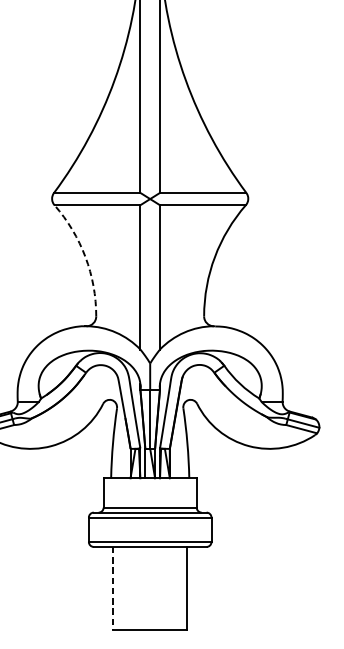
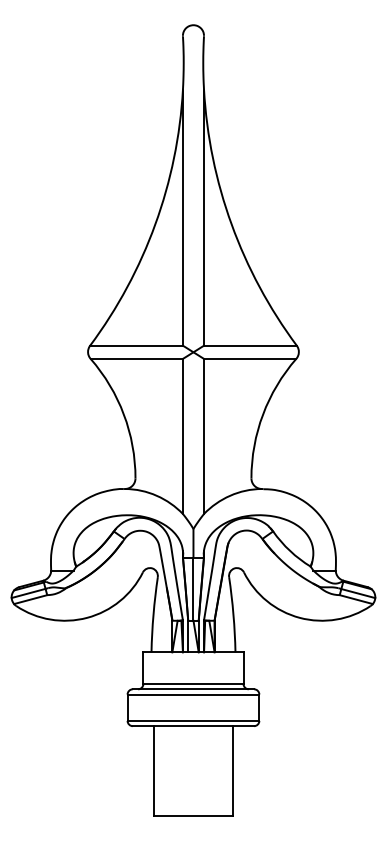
arc: (85, 256) -> (123, 414), dashed -> solid
line: (113, 588) -> (153, 770), dashed -> solid

